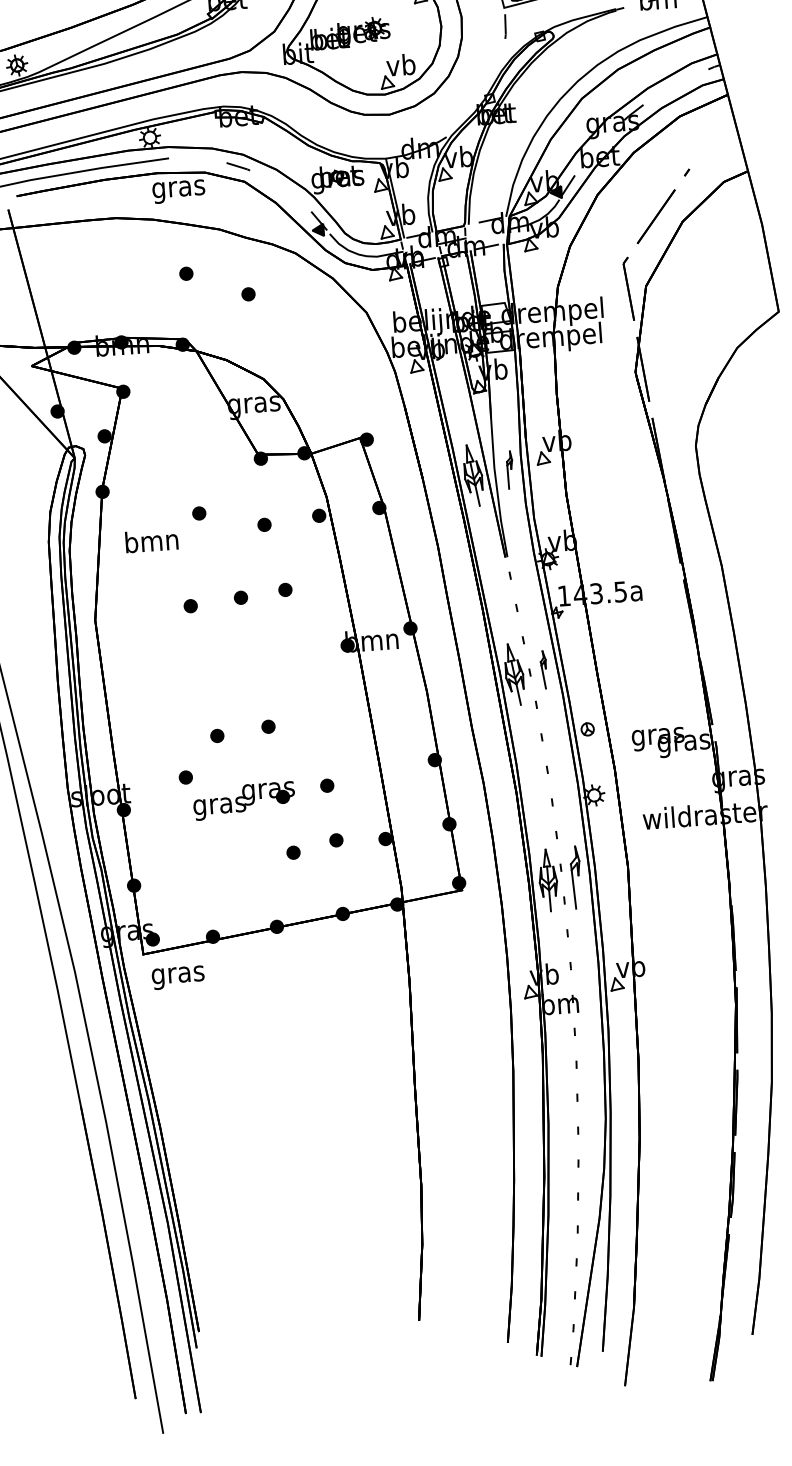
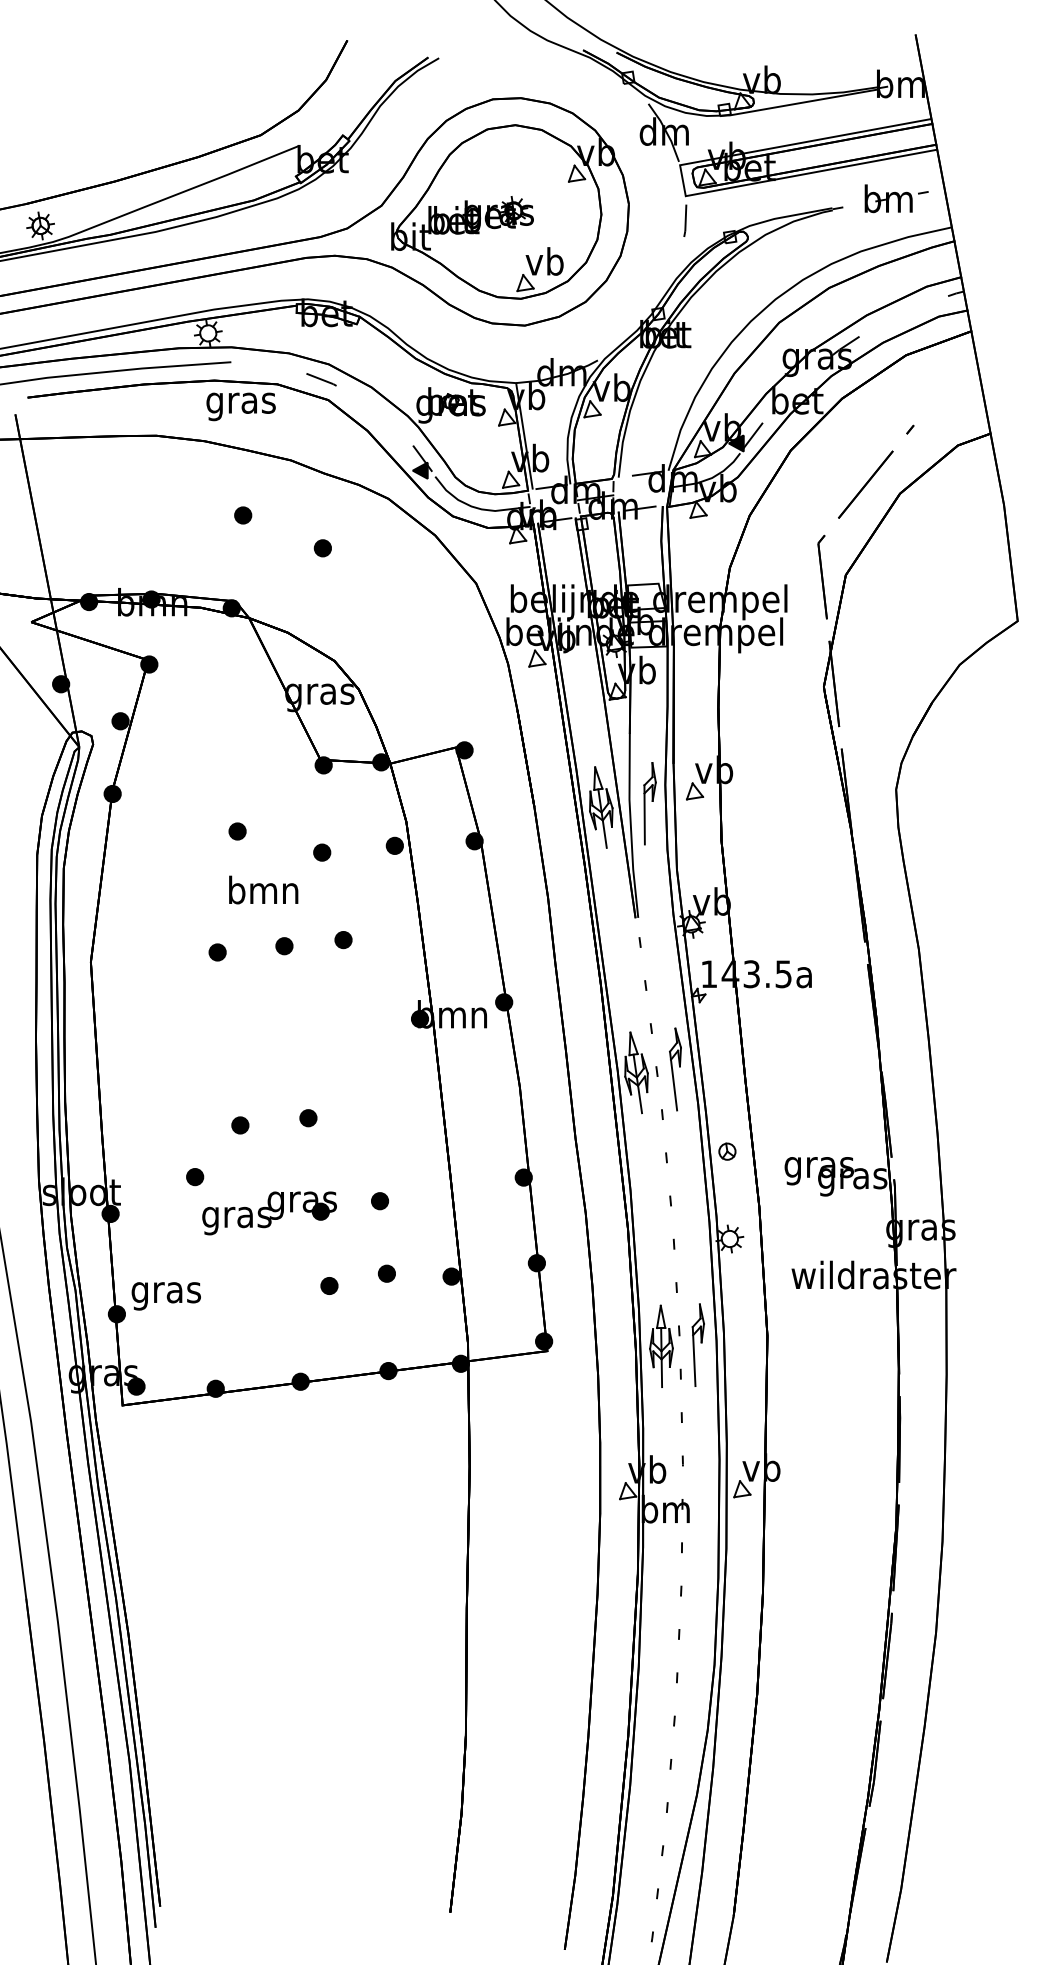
part: (509, 469) -> (649, 803), size x1.67
text: (151, 540) -> (263, 889), moved
part: (543, 669) -> (675, 1069), size x1.67
text: (177, 977) -> (165, 1296), moved

